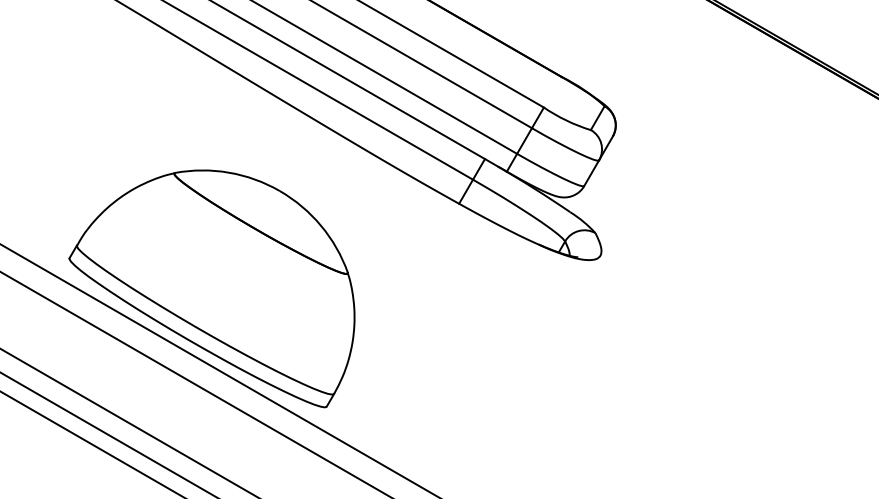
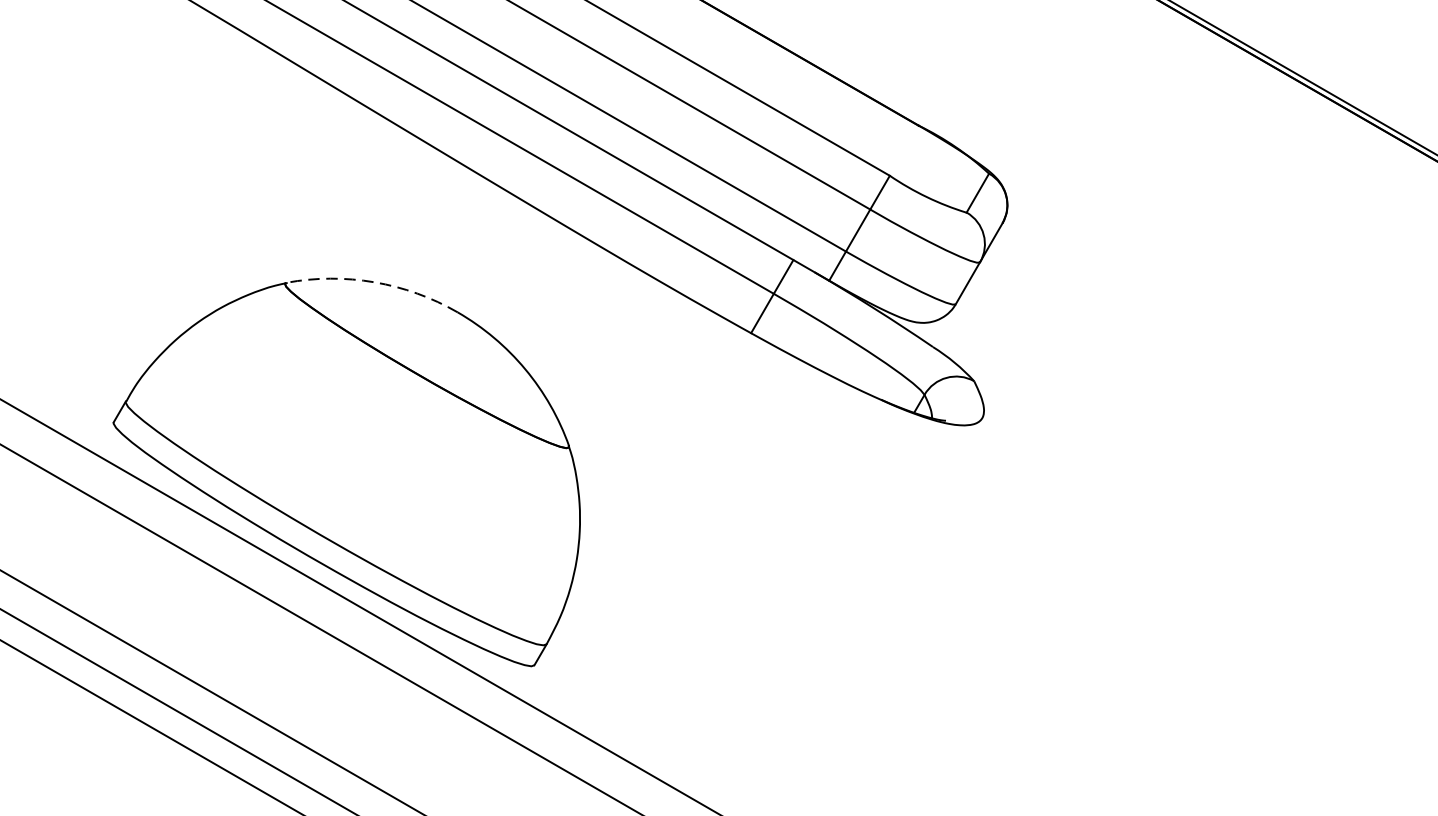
arc: (228, 172) -> (373, 282), solid -> dashed

